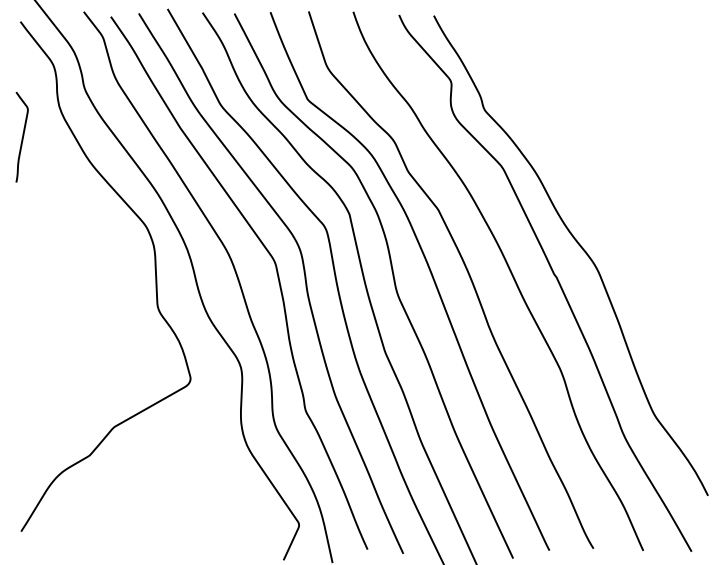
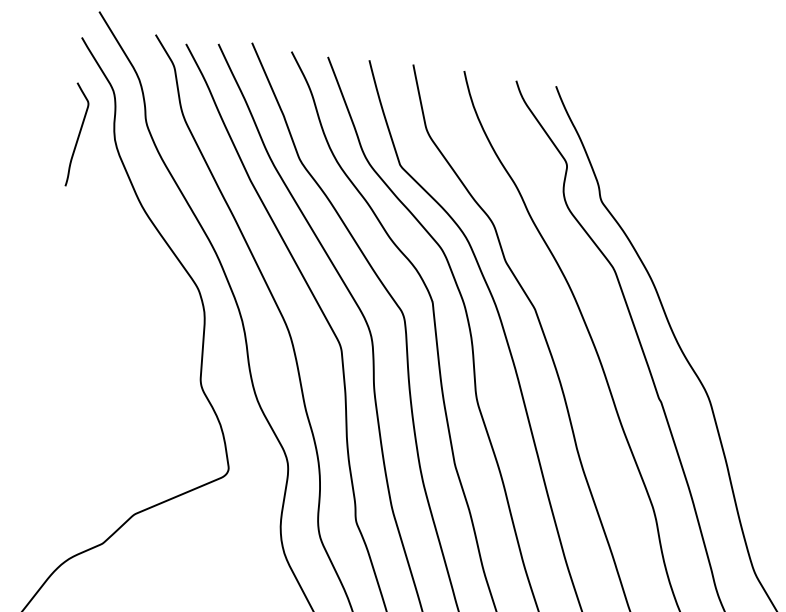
curve: (22, 136) -> (78, 134), moved

